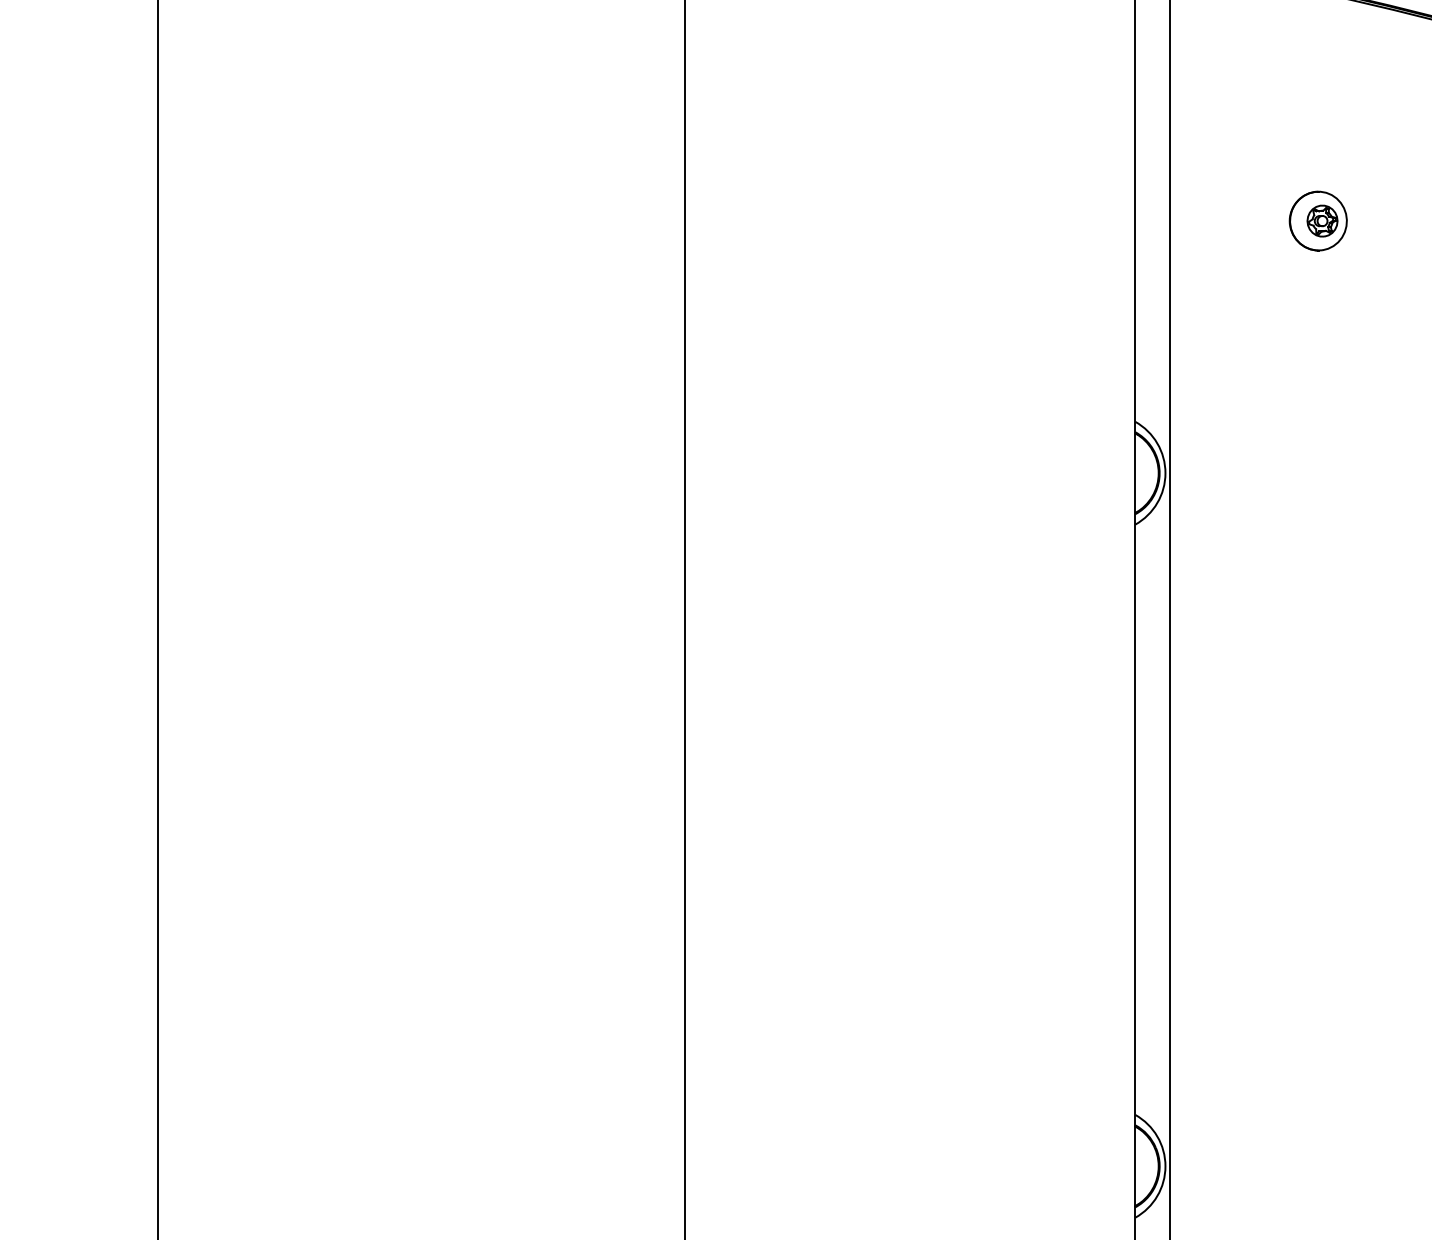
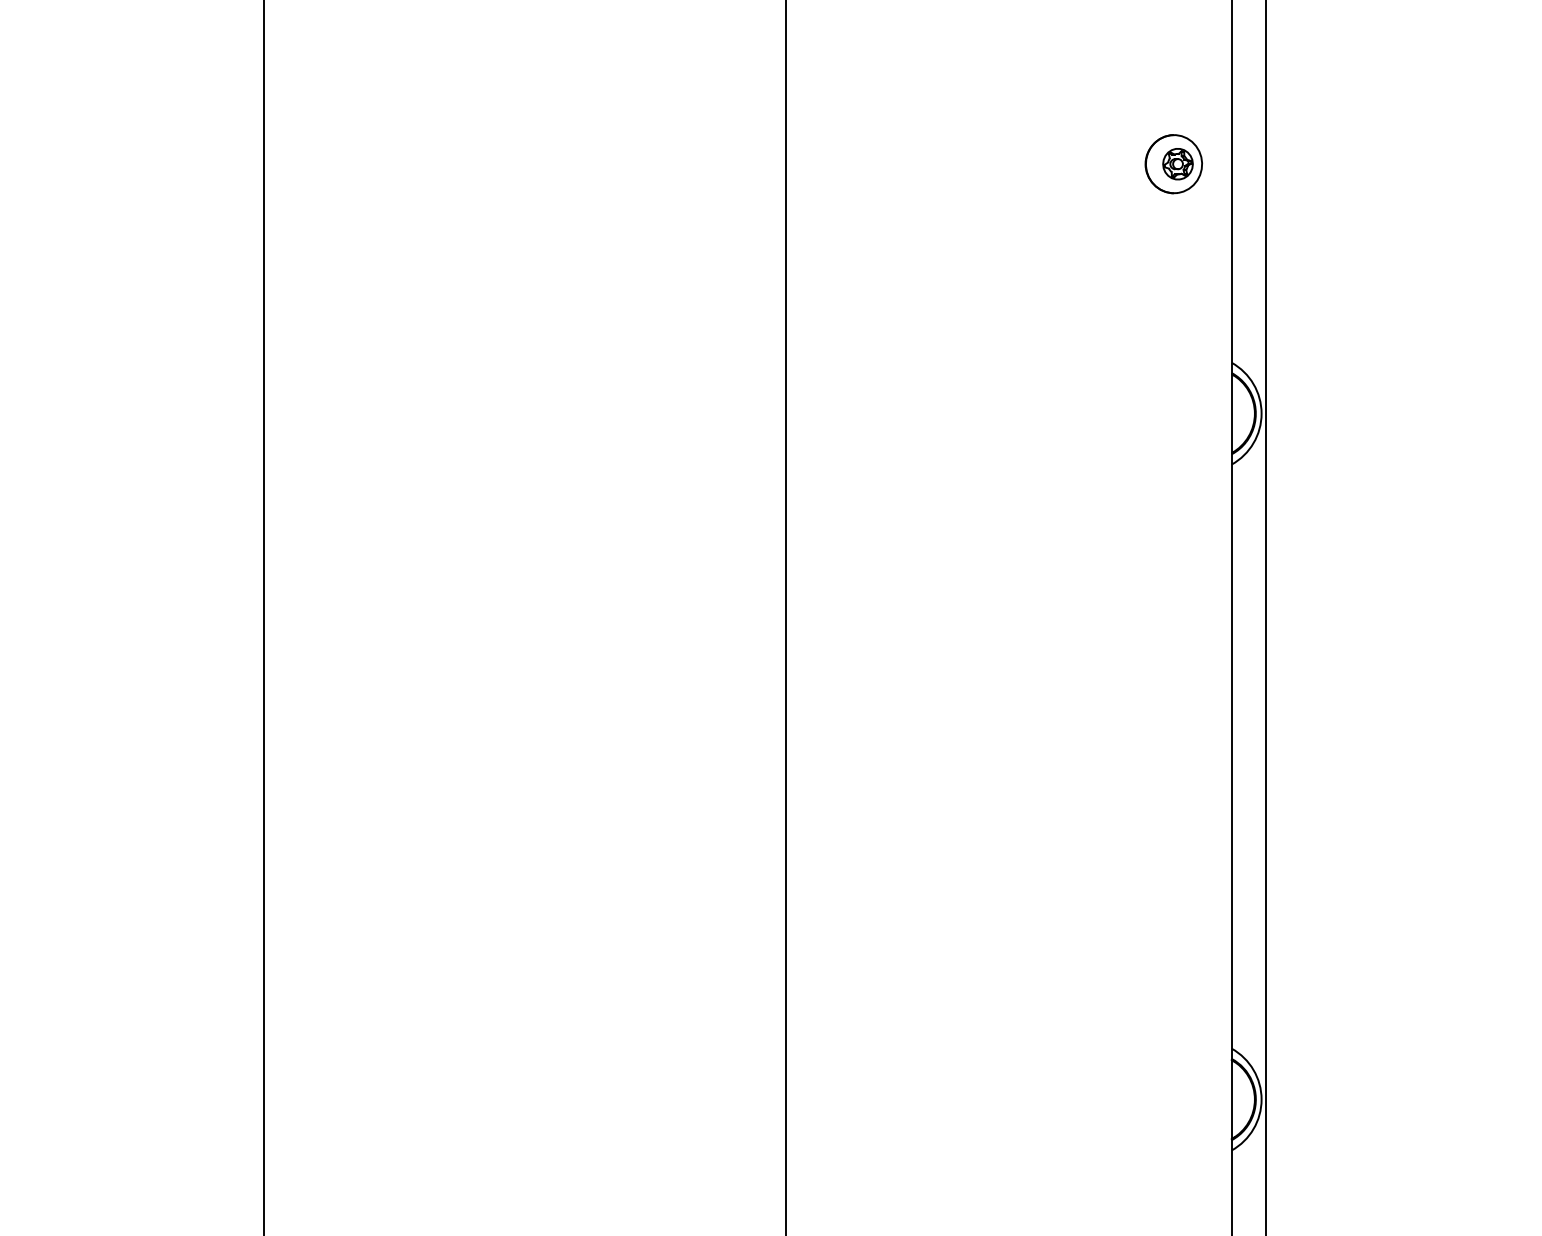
part: (1317, 221) -> (1173, 164), moved

